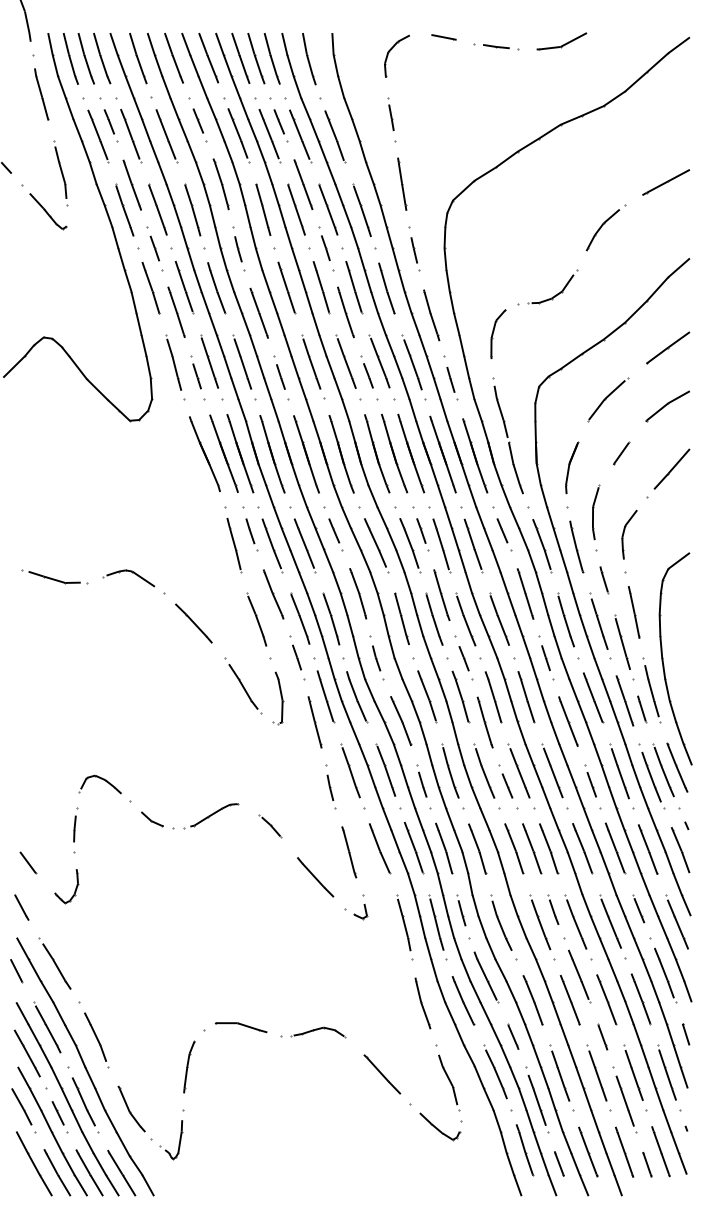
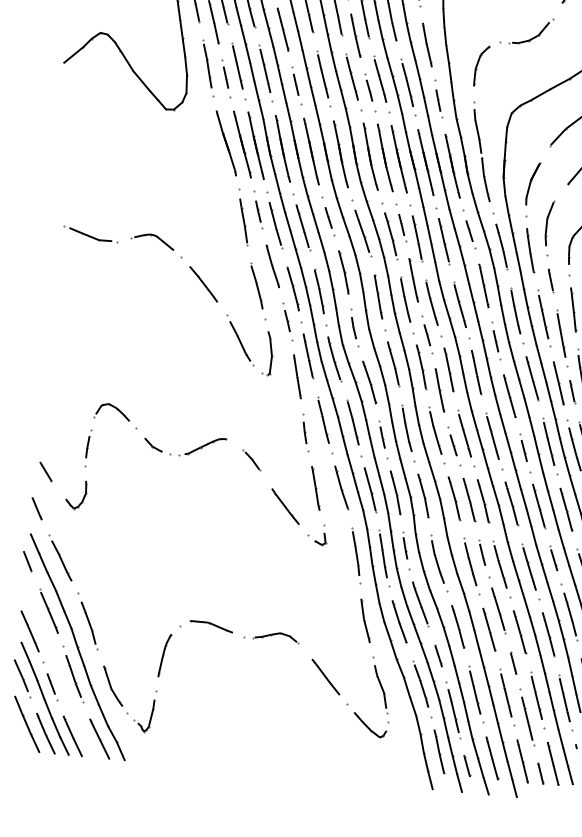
part: (67, 1099) -> (60, 673), removed

